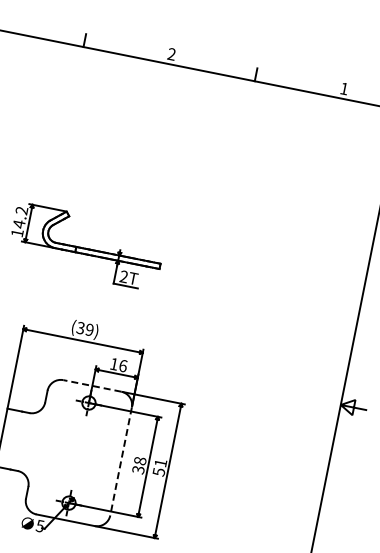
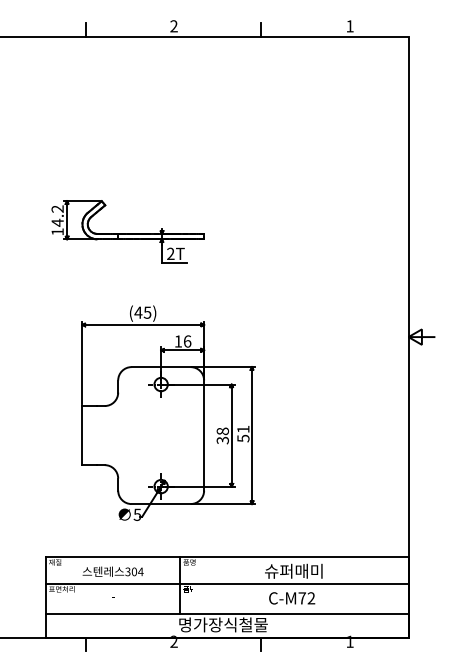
text: (84, 328) -> (142, 312), (39) -> (45)
line: (92, 386) -> (161, 367), dashed -> solid
line: (121, 462) -> (204, 436), dashed -> solid

